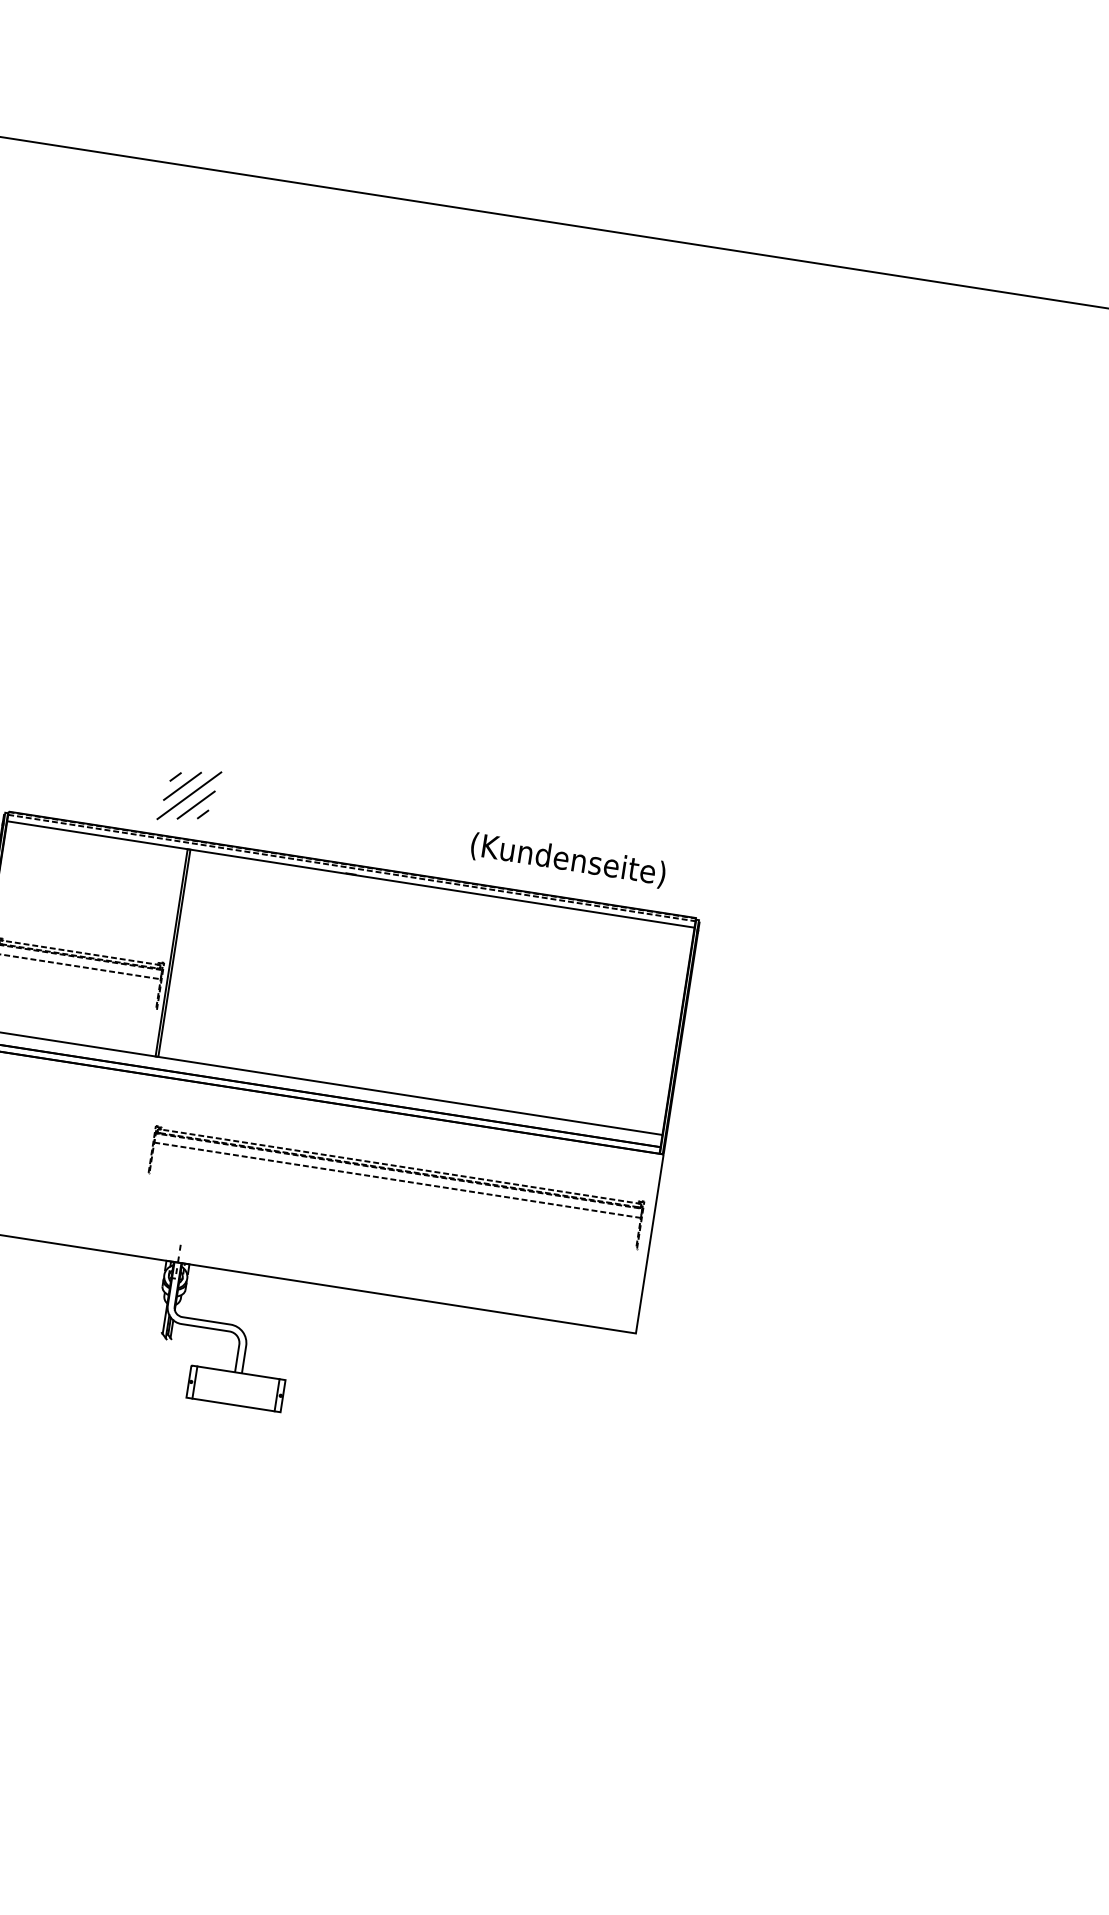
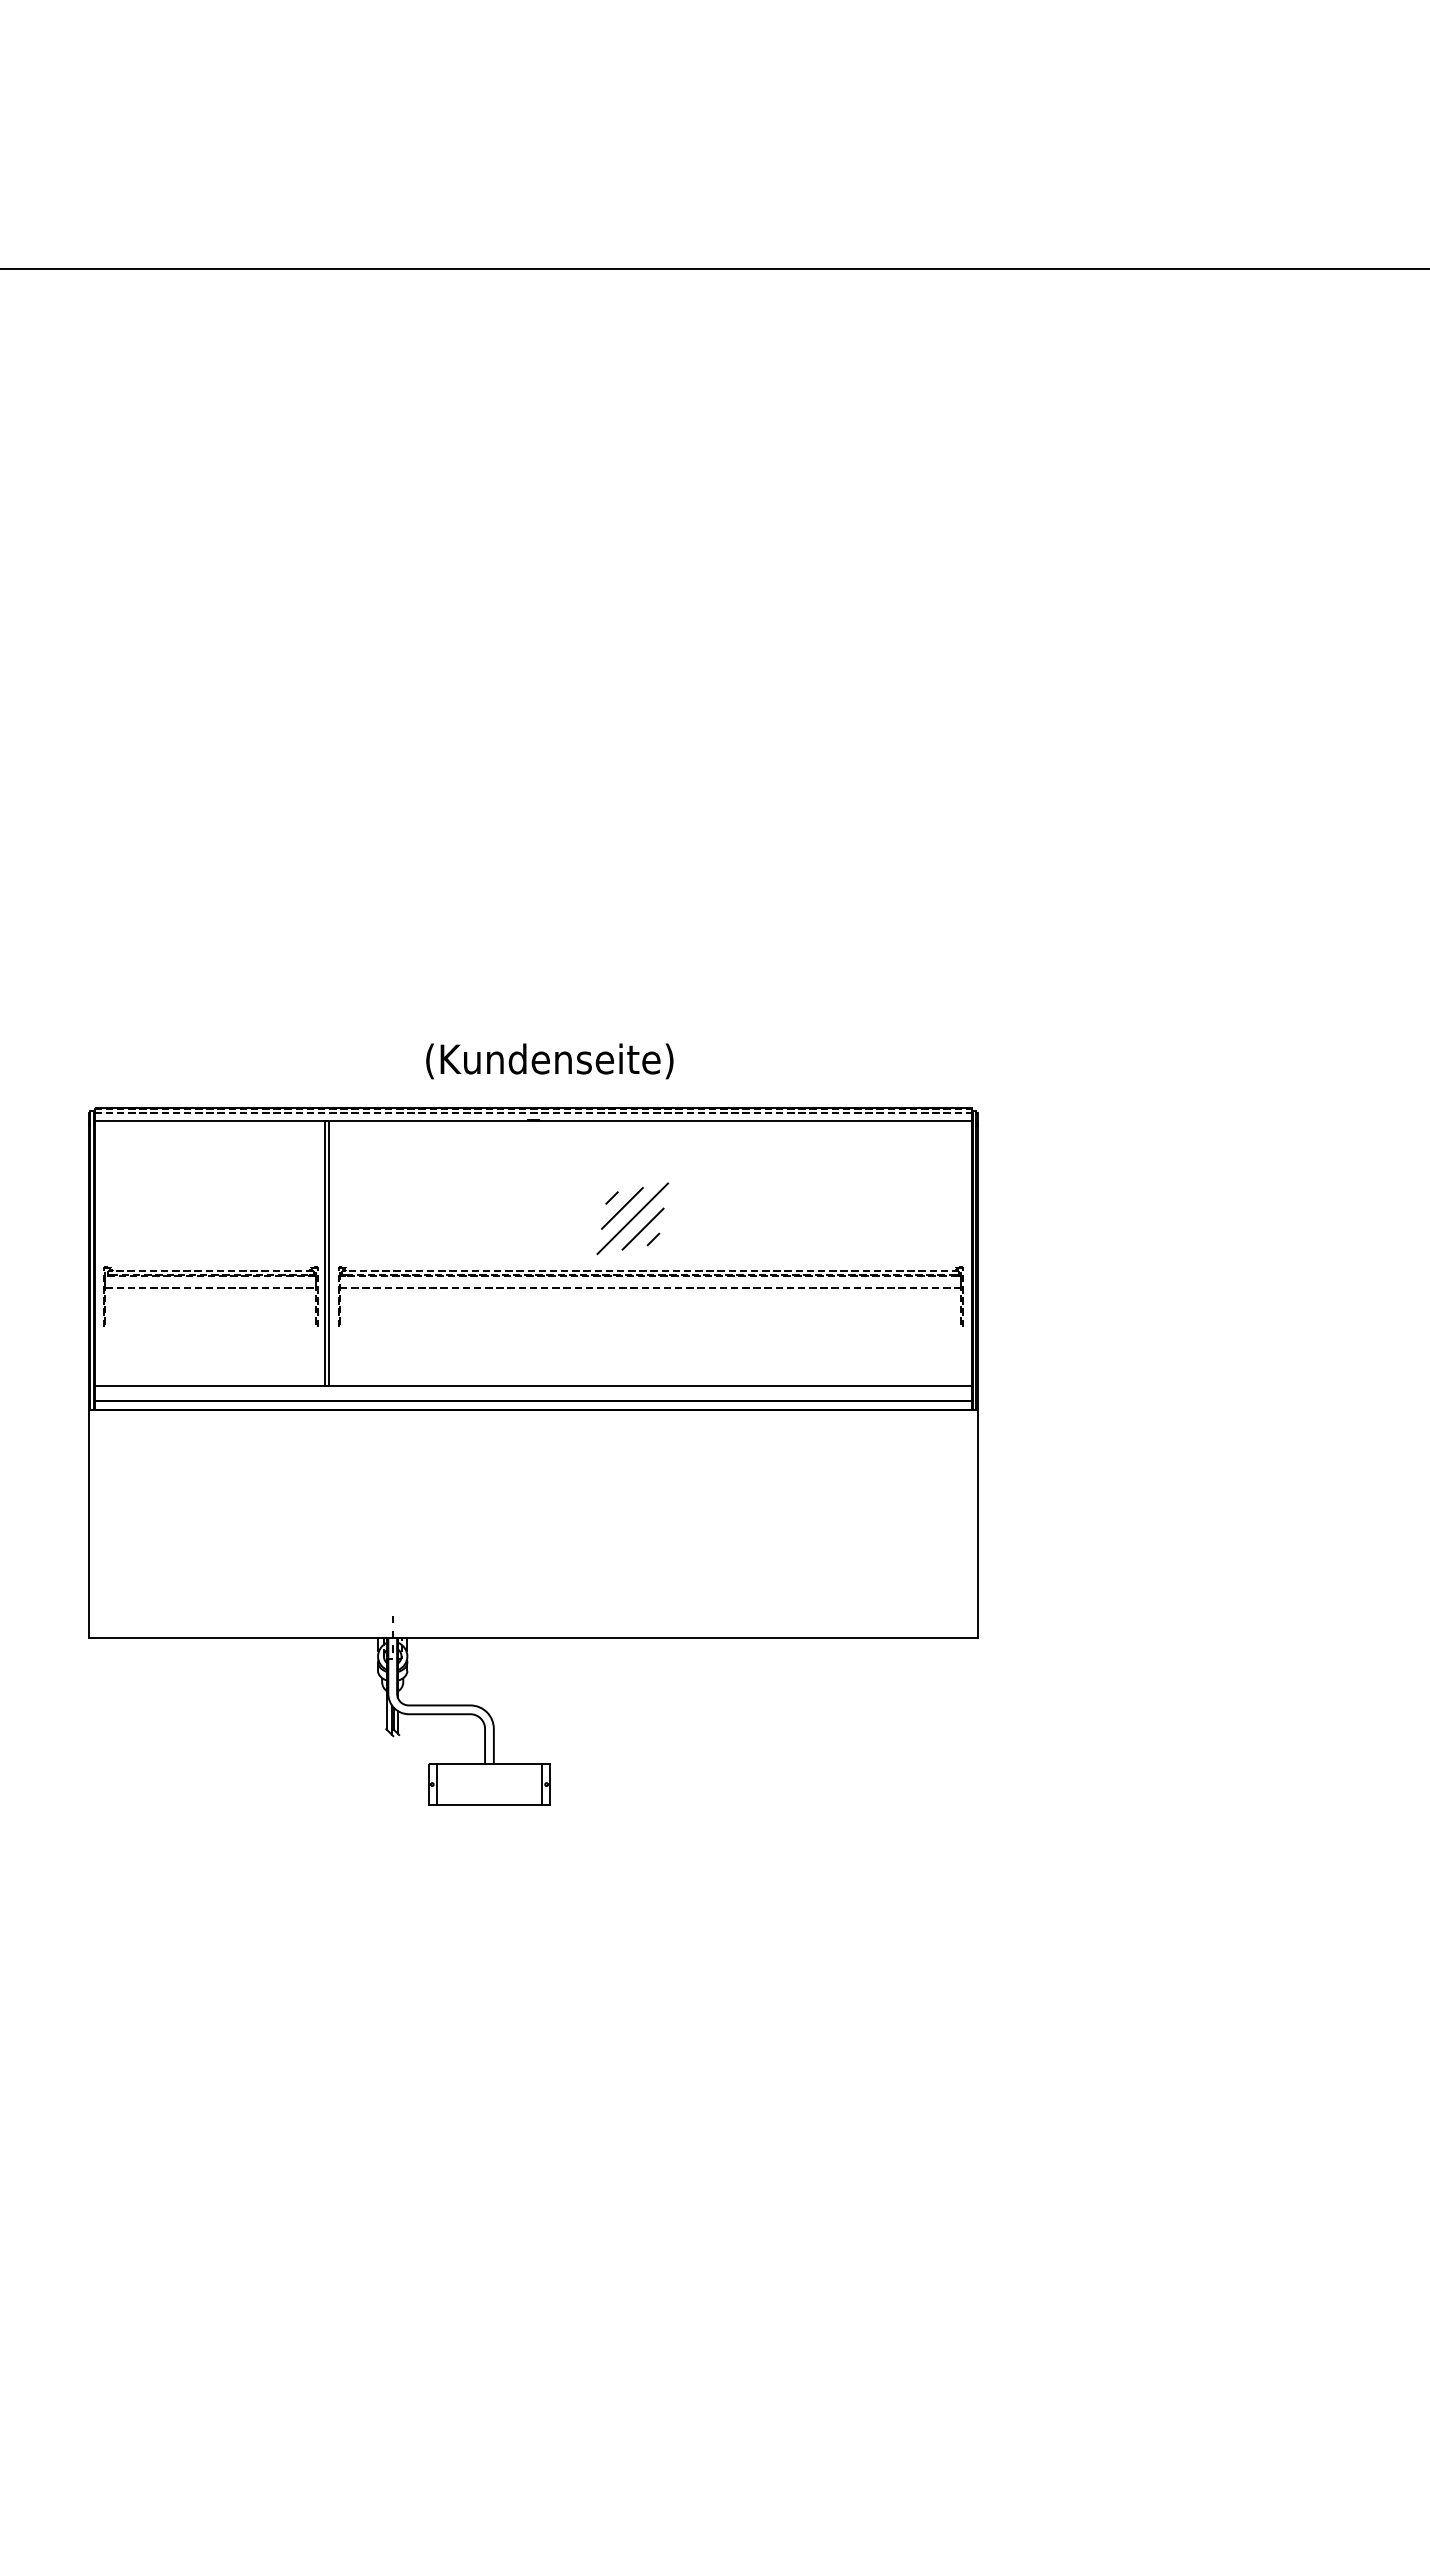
part: (189, 795) -> (632, 1218), moved
text: (567, 860) -> (549, 1061), moved
part: (395, 1180) -> (648, 1288), moved

